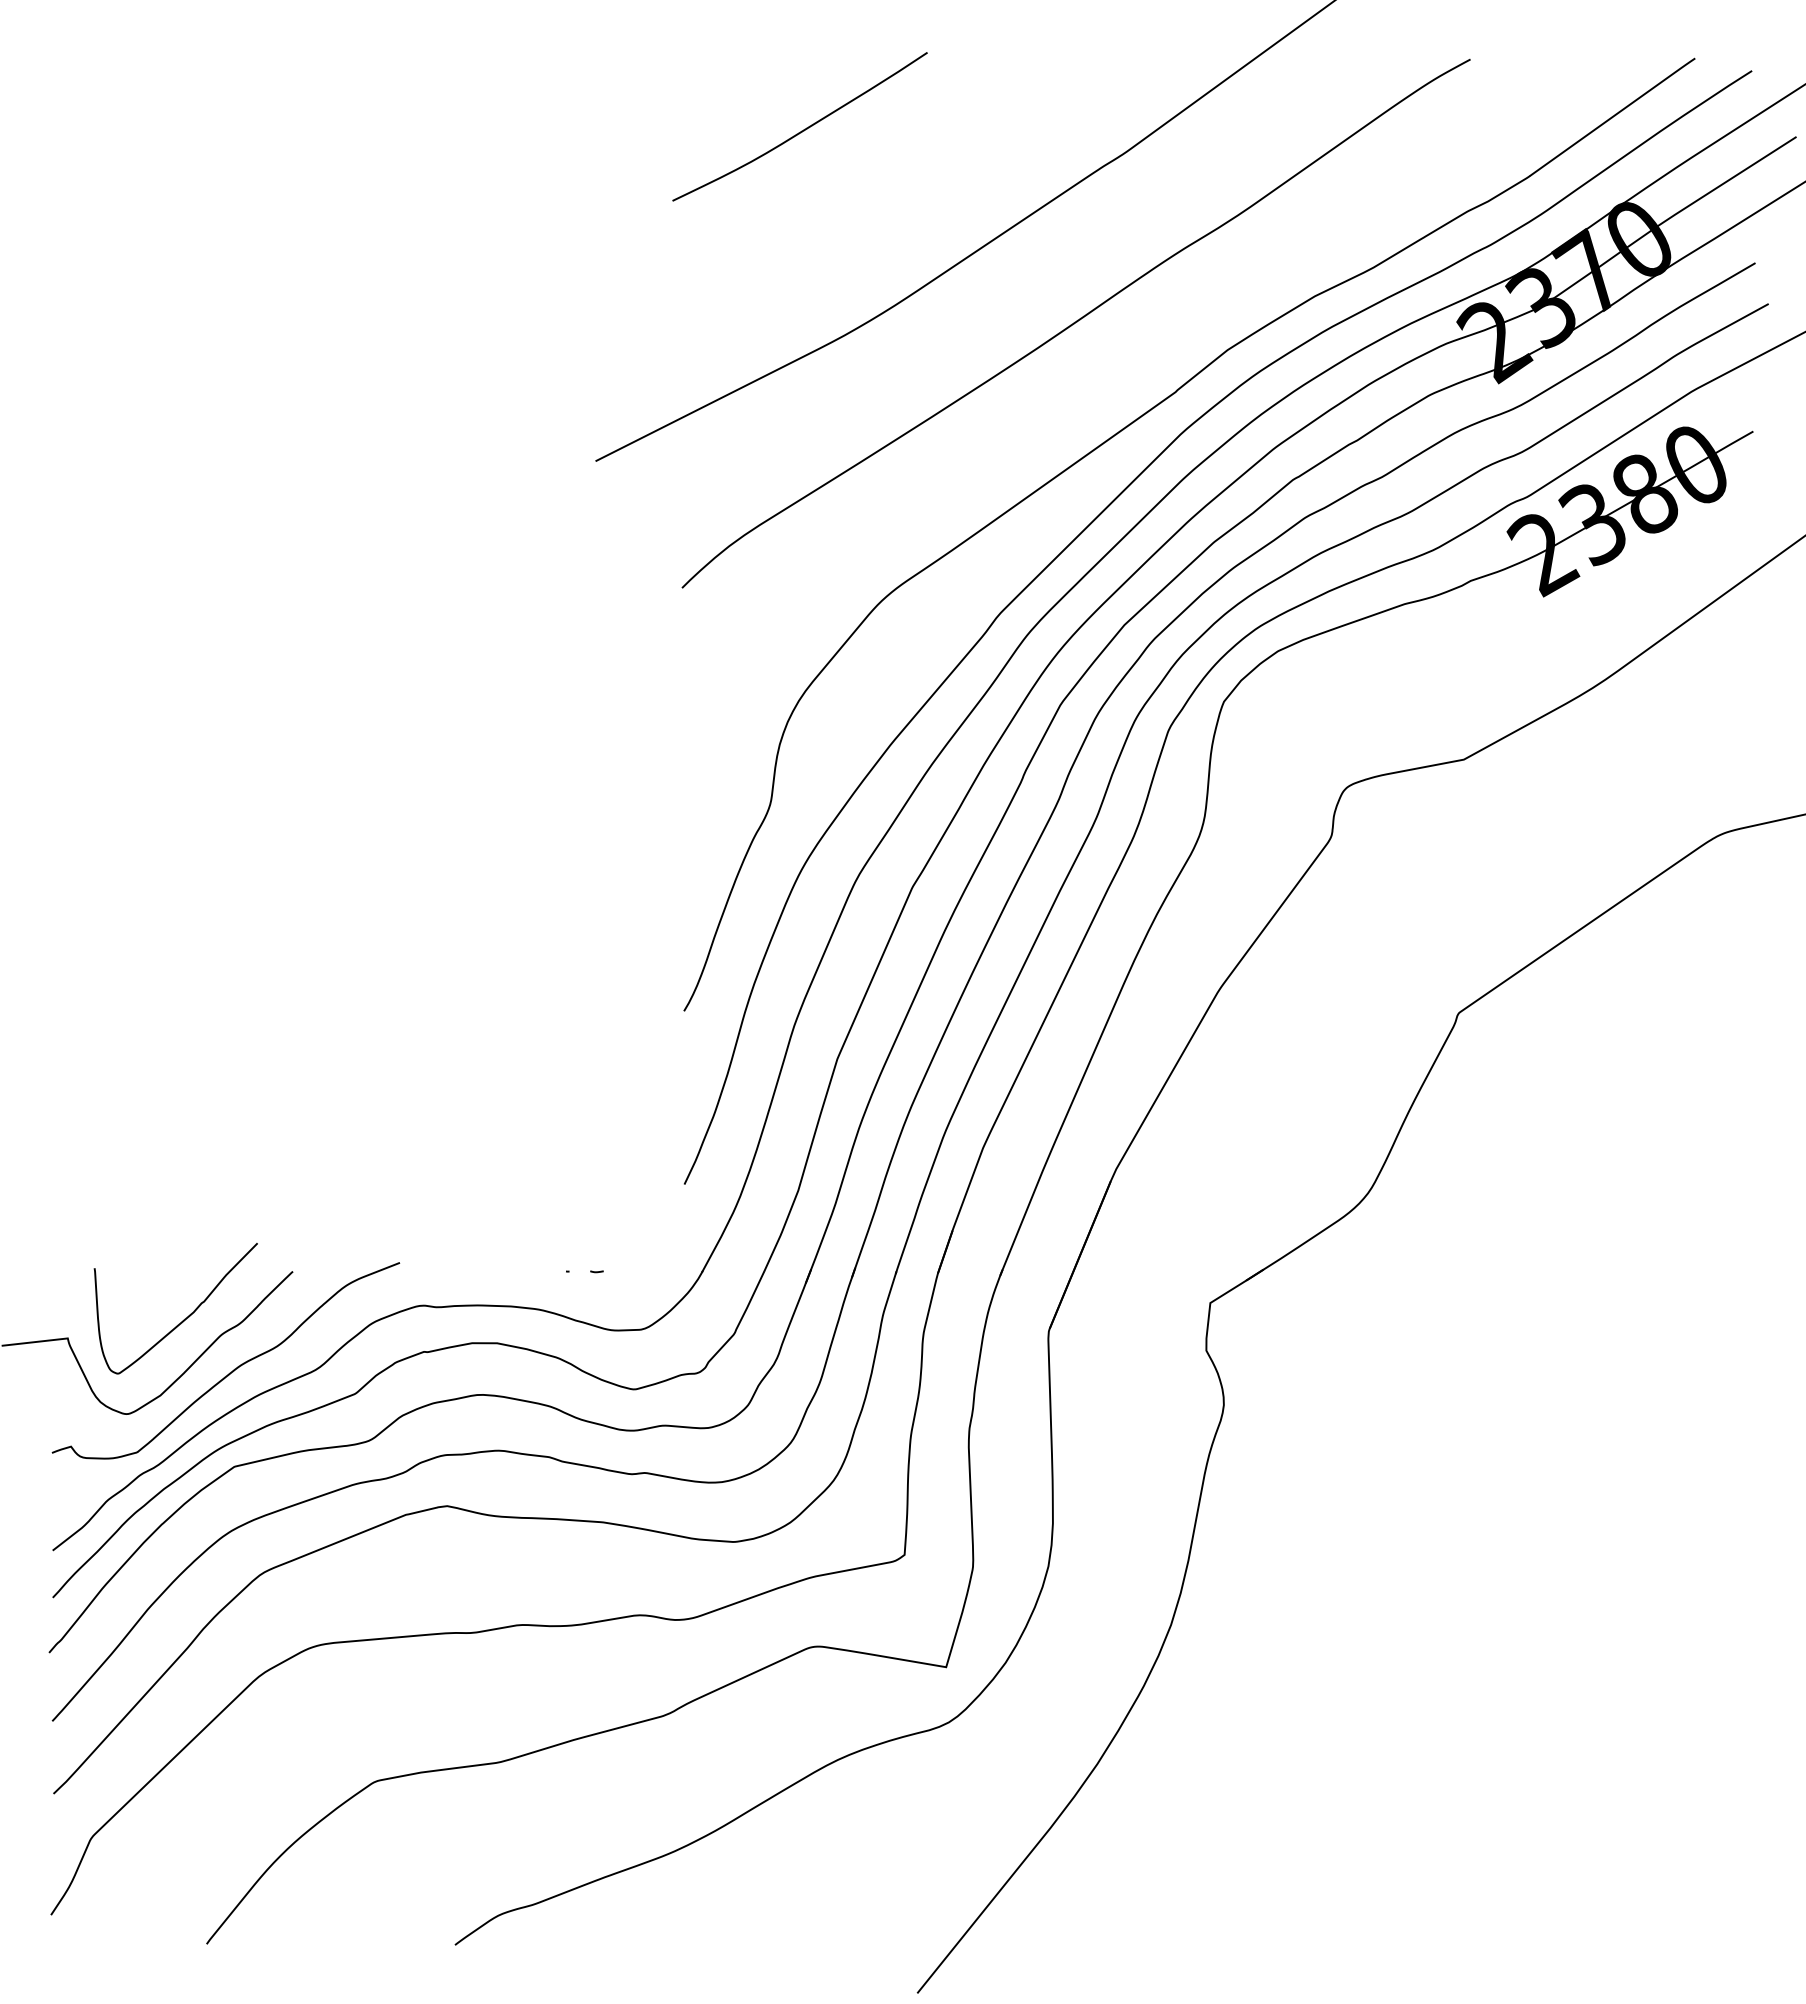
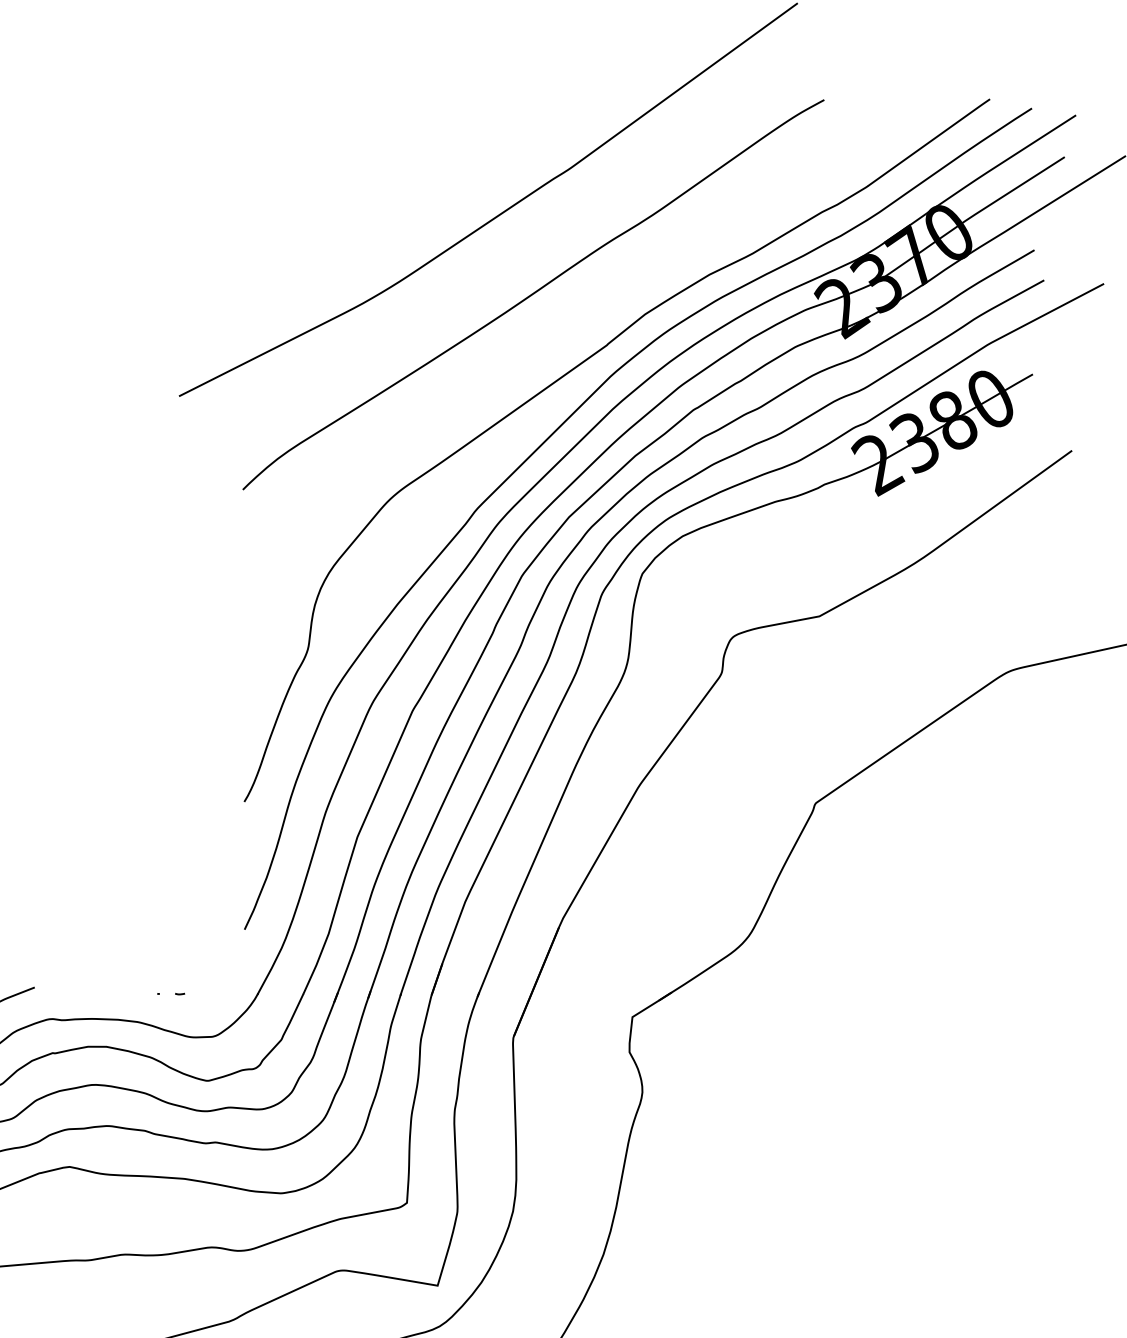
curve: (801, 130) -> (330, 152), removed

